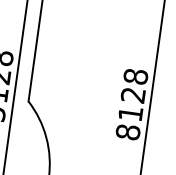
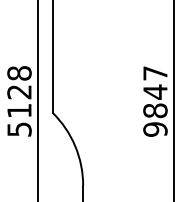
text: (132, 104) -> (155, 101), 8128 -> 9847

